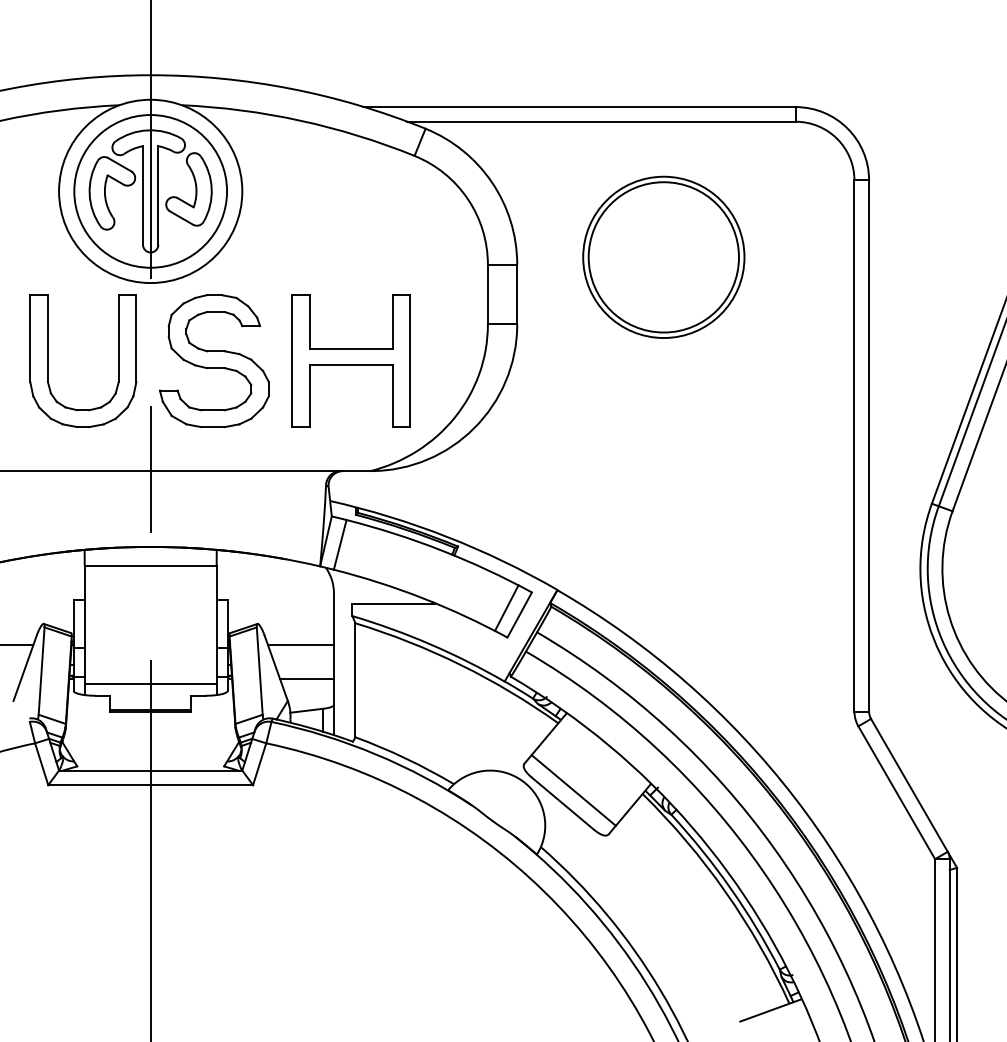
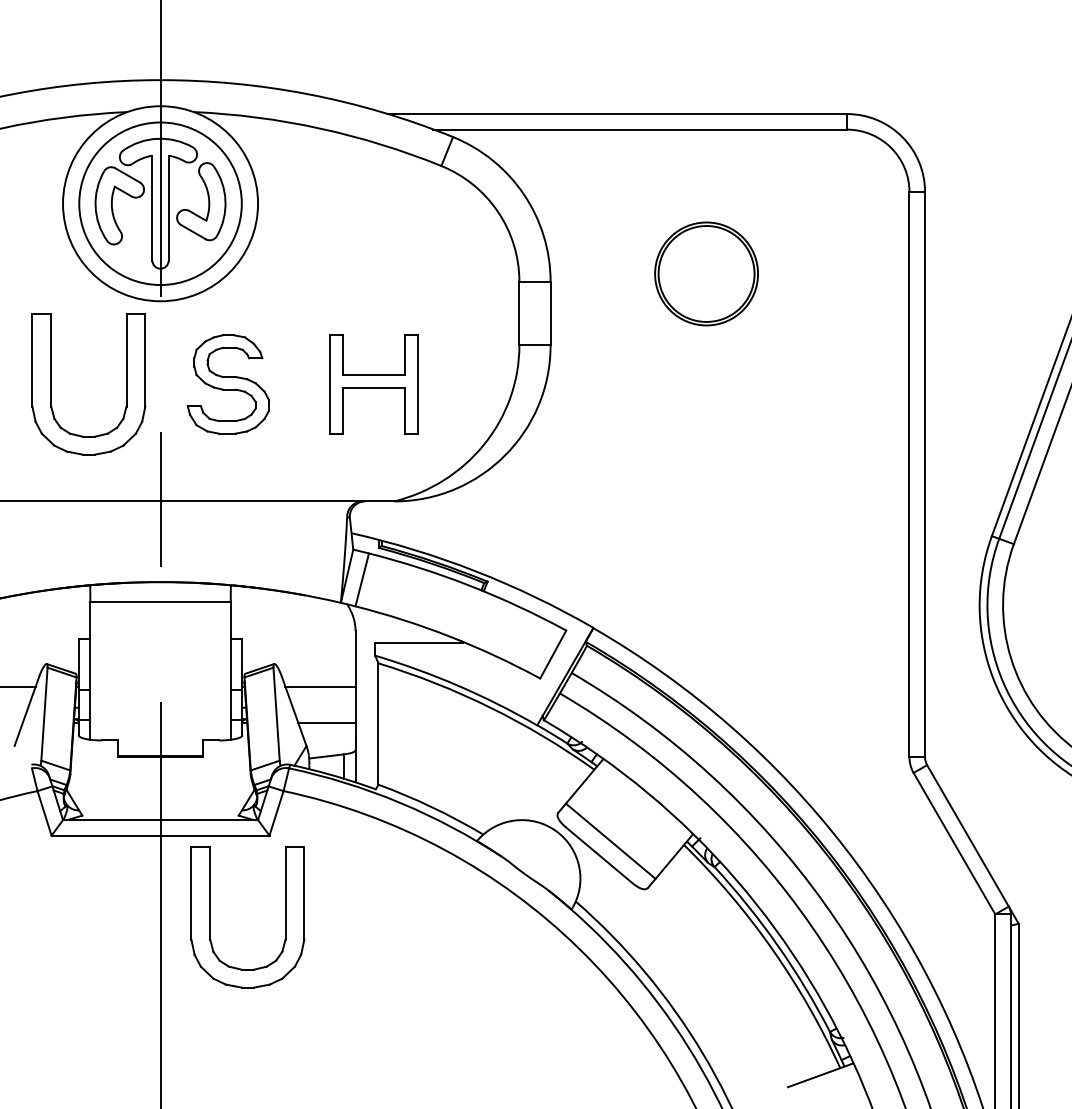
part: (663, 256) -> (706, 273), size x0.6
part: (214, 361) -> (228, 384), size x0.7
part: (350, 361) -> (373, 384), size x0.7
line: (505, 607) -> (538, 646), removed
line: (150, 683) -> (160, 727), removed
part: (197, 862) -> (210, 917), added

